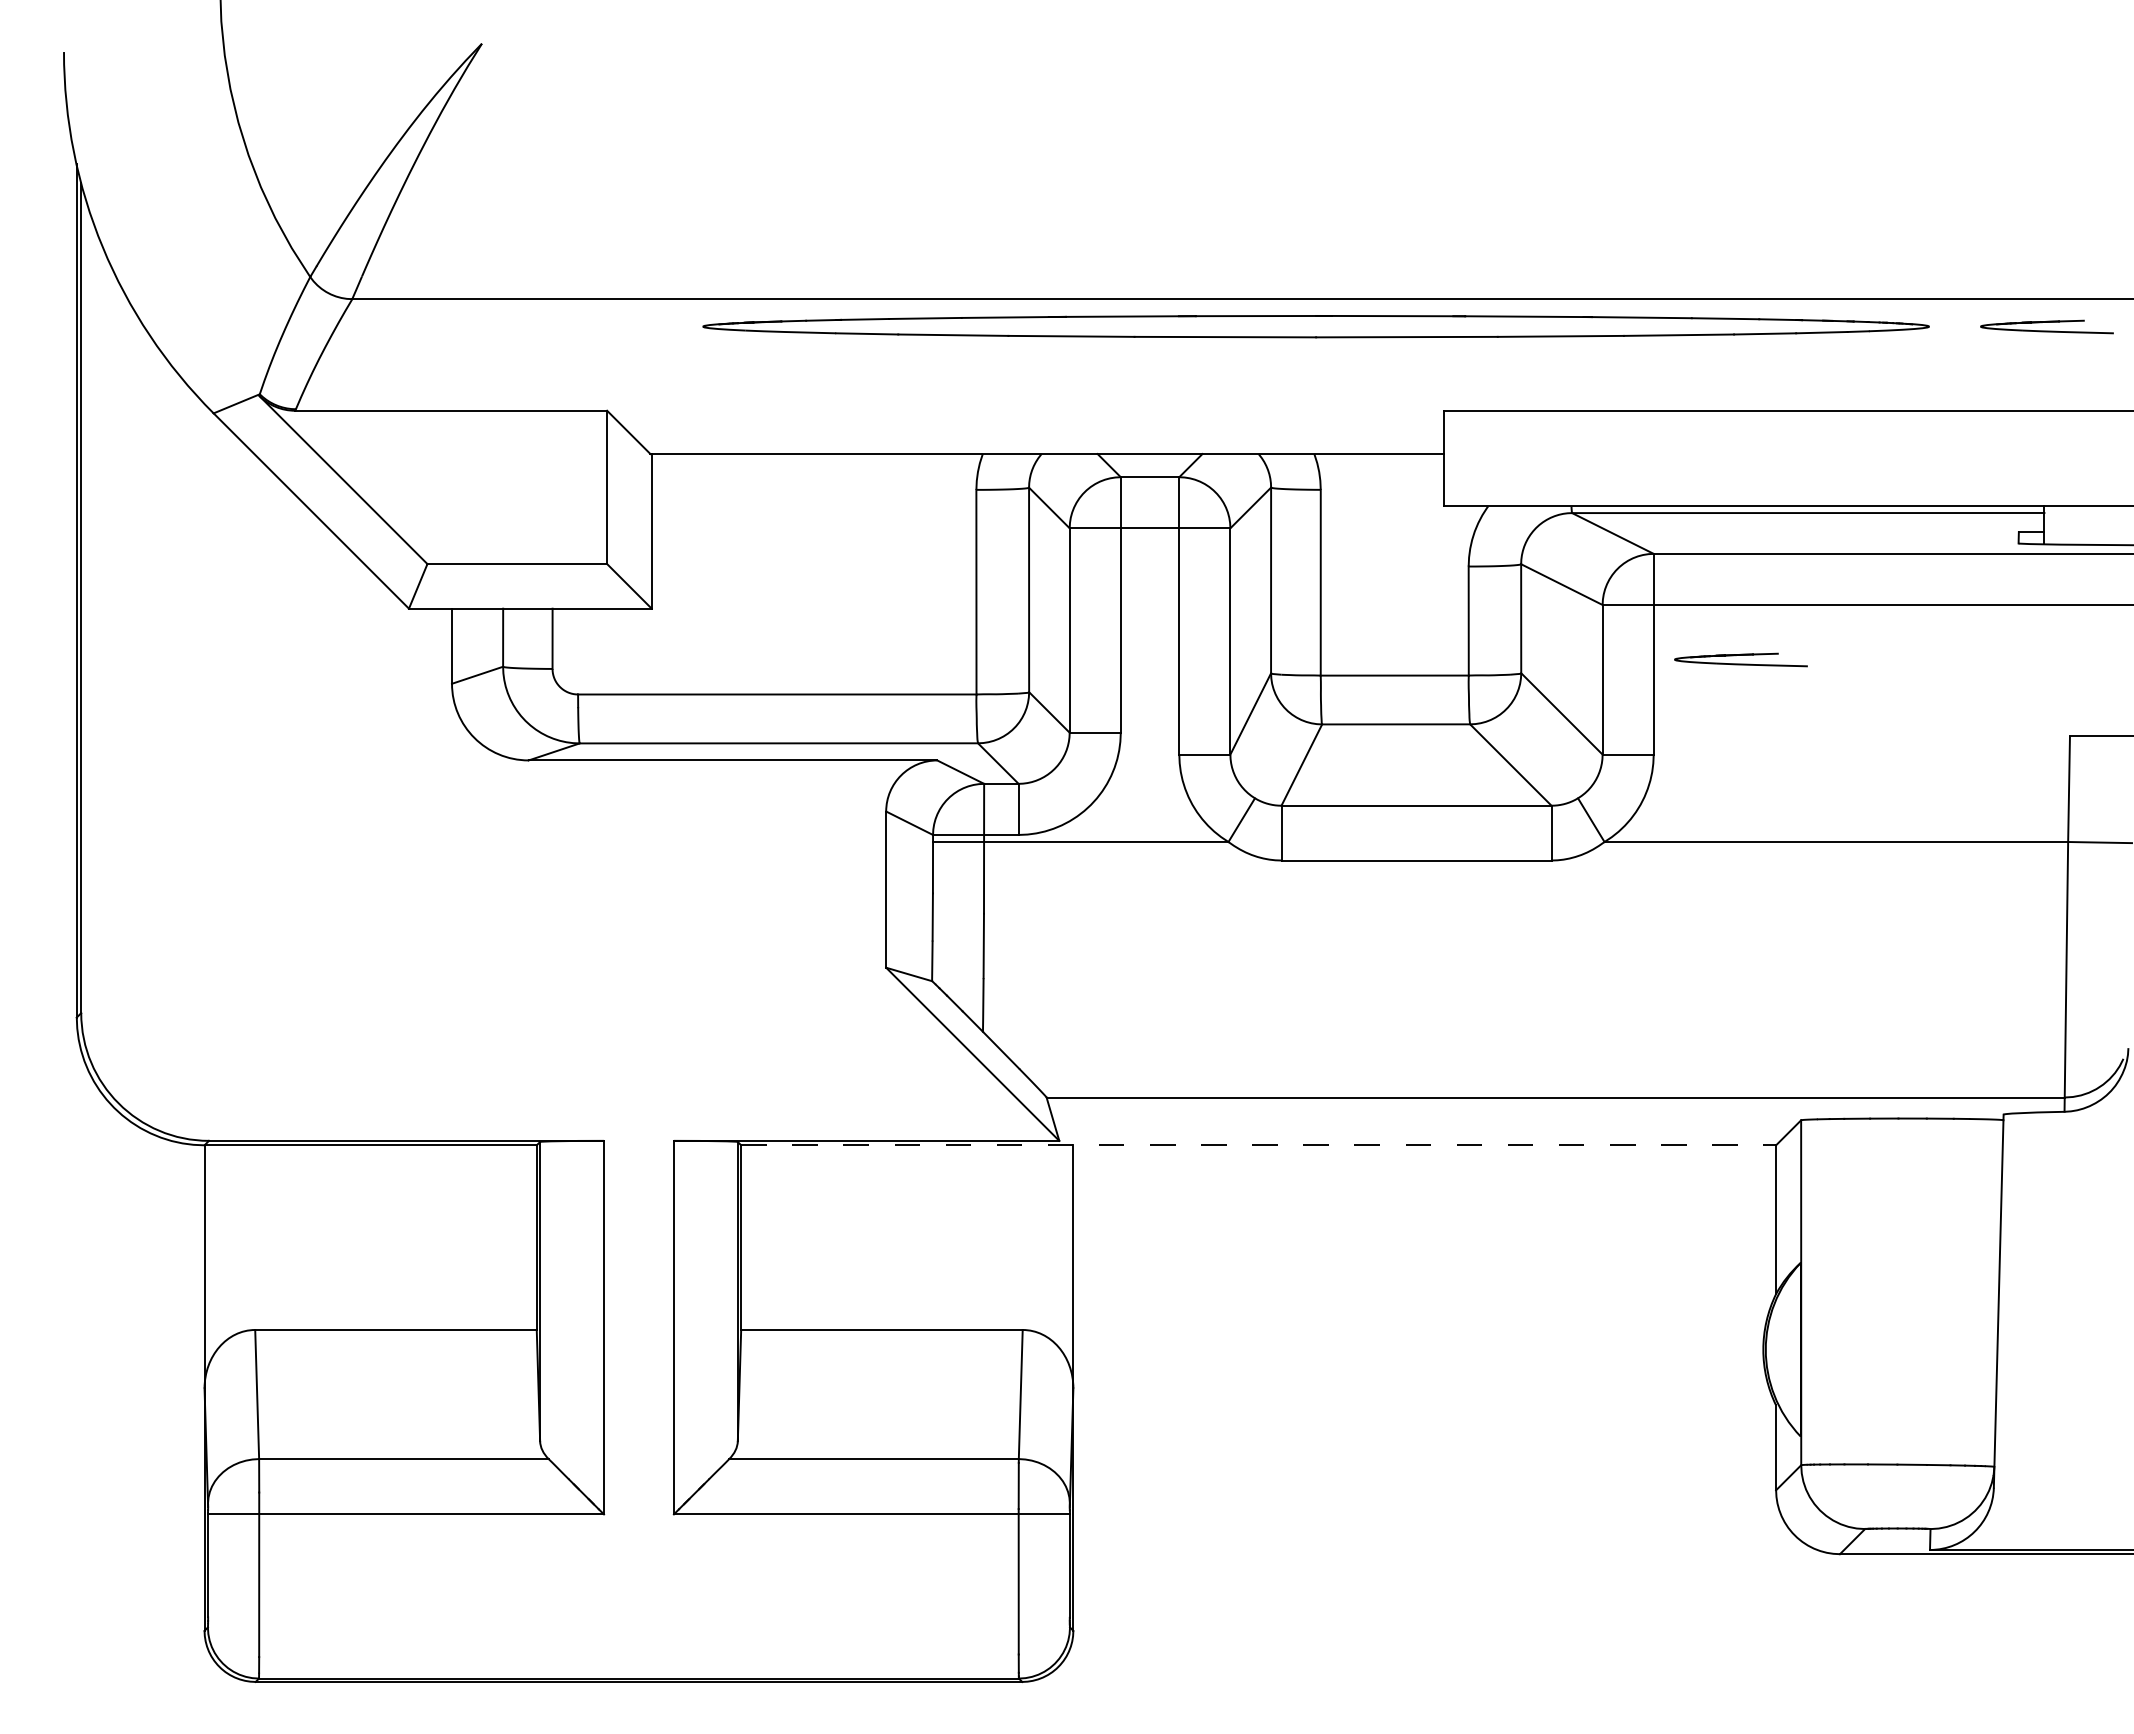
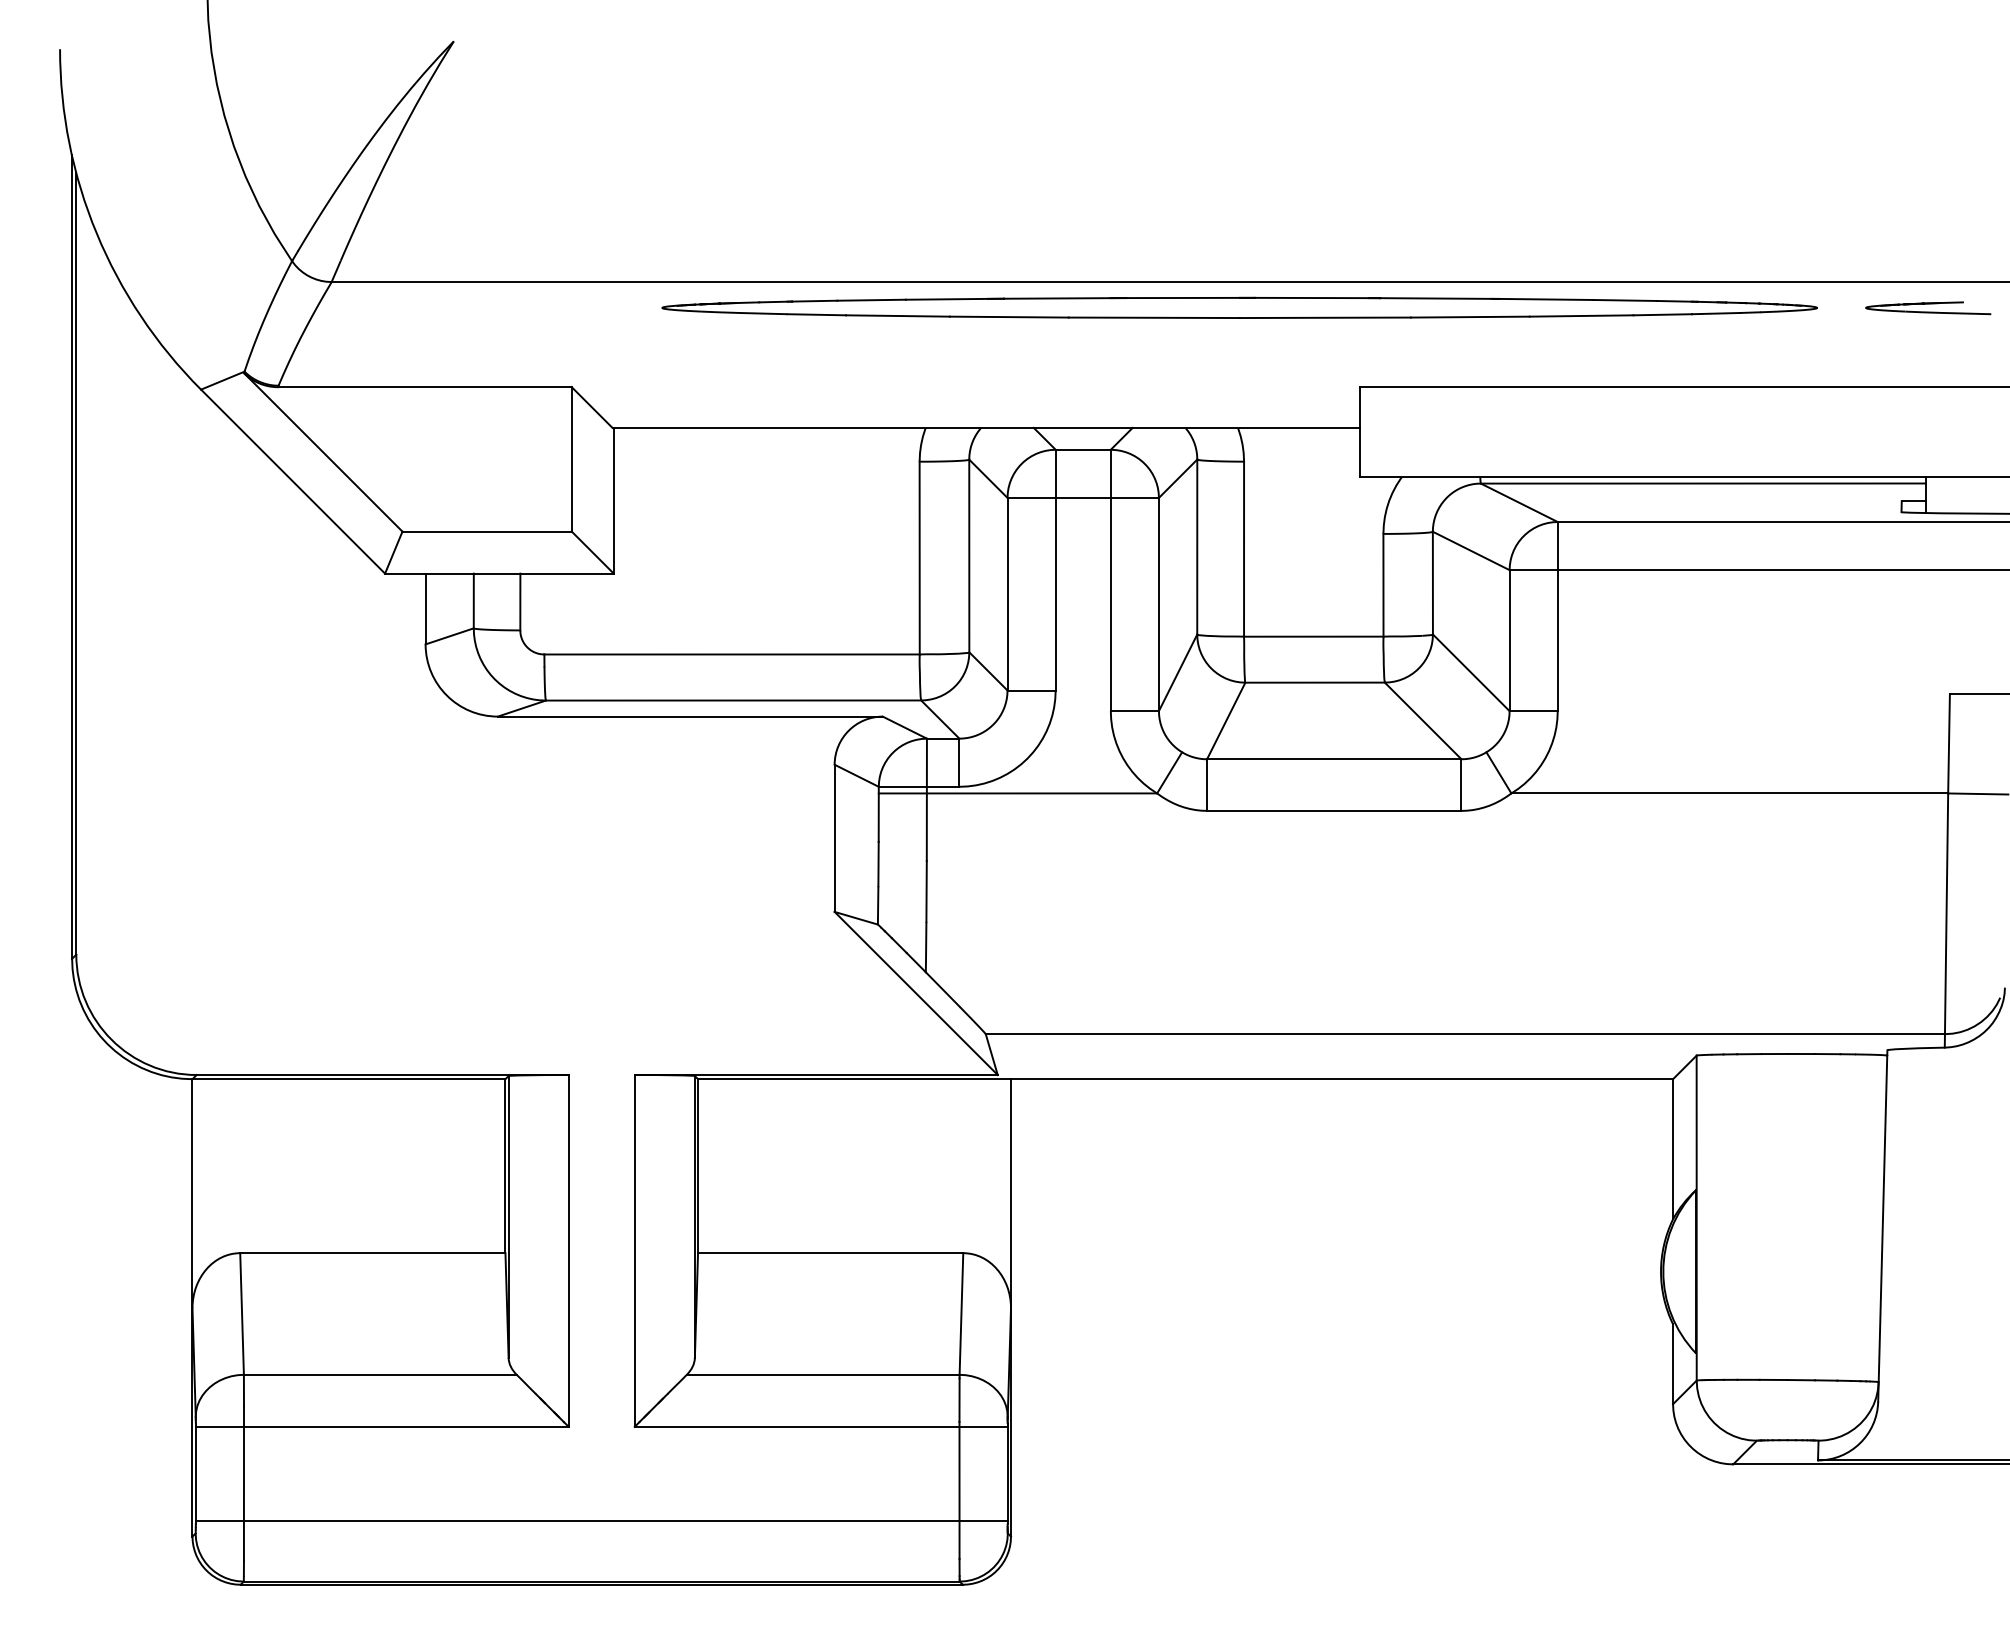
part: (1740, 659) -> (1639, 621), removed
line: (1259, 1145) -> (1186, 1079), dashed -> solid
line: (638, 1614) -> (601, 1521), added

